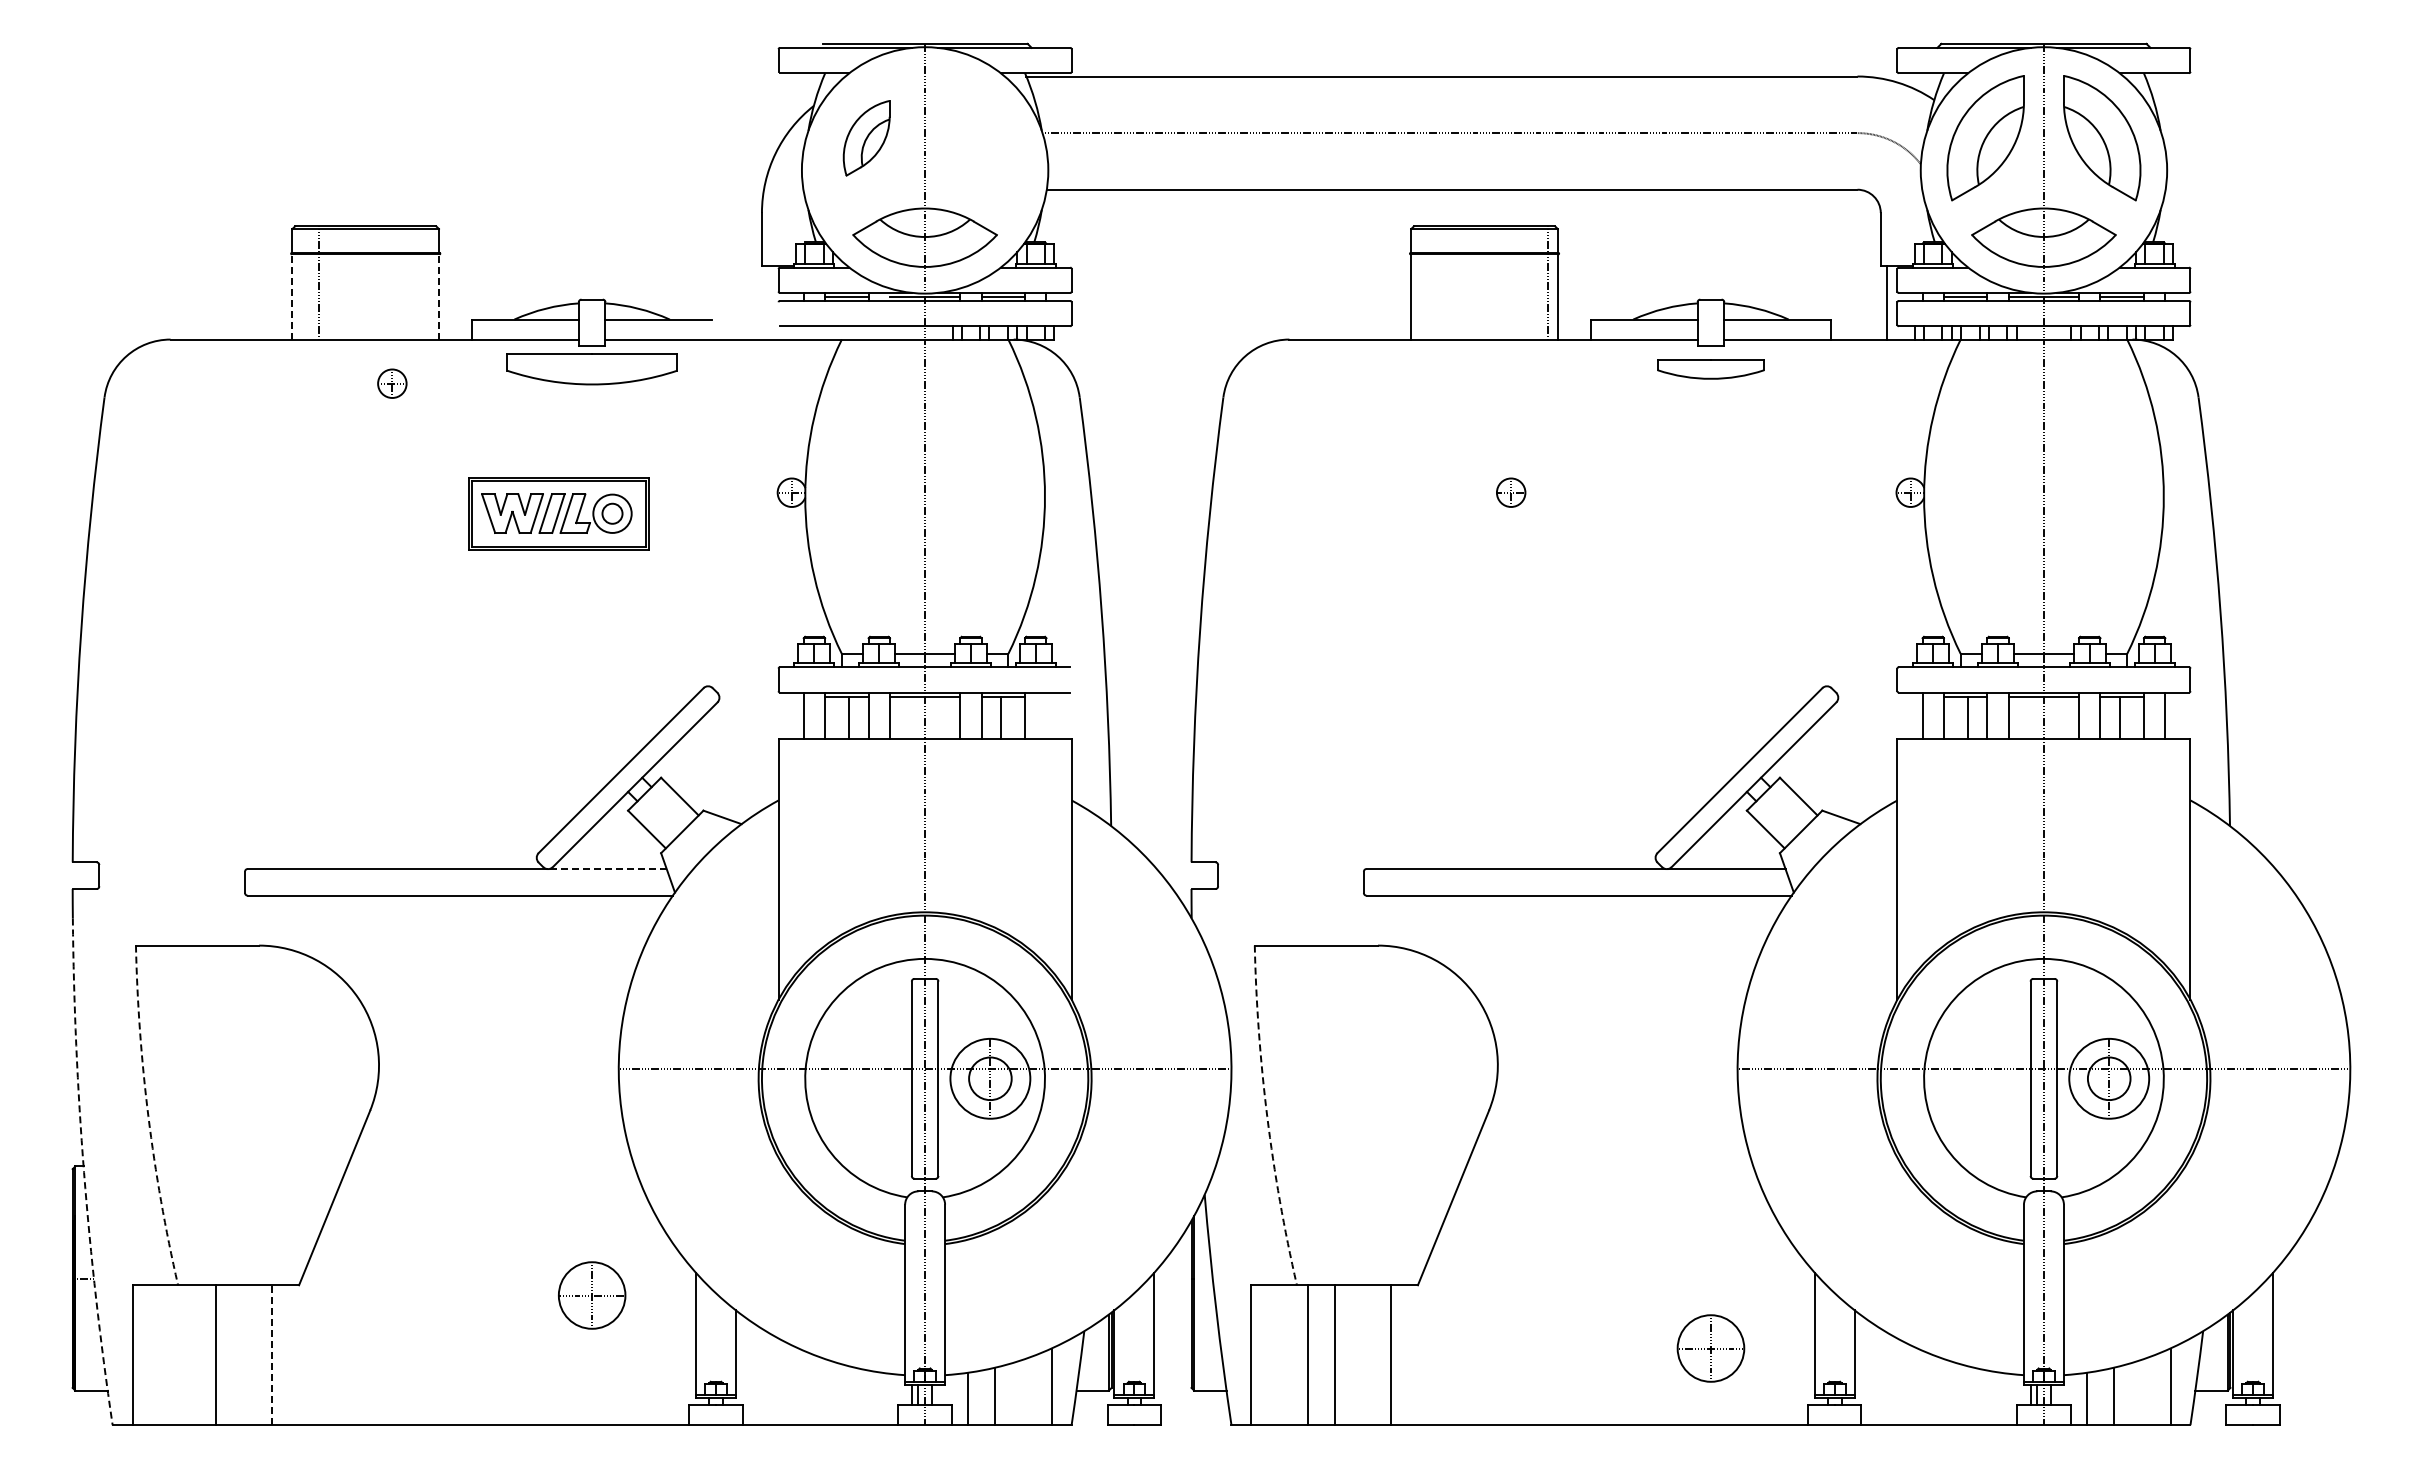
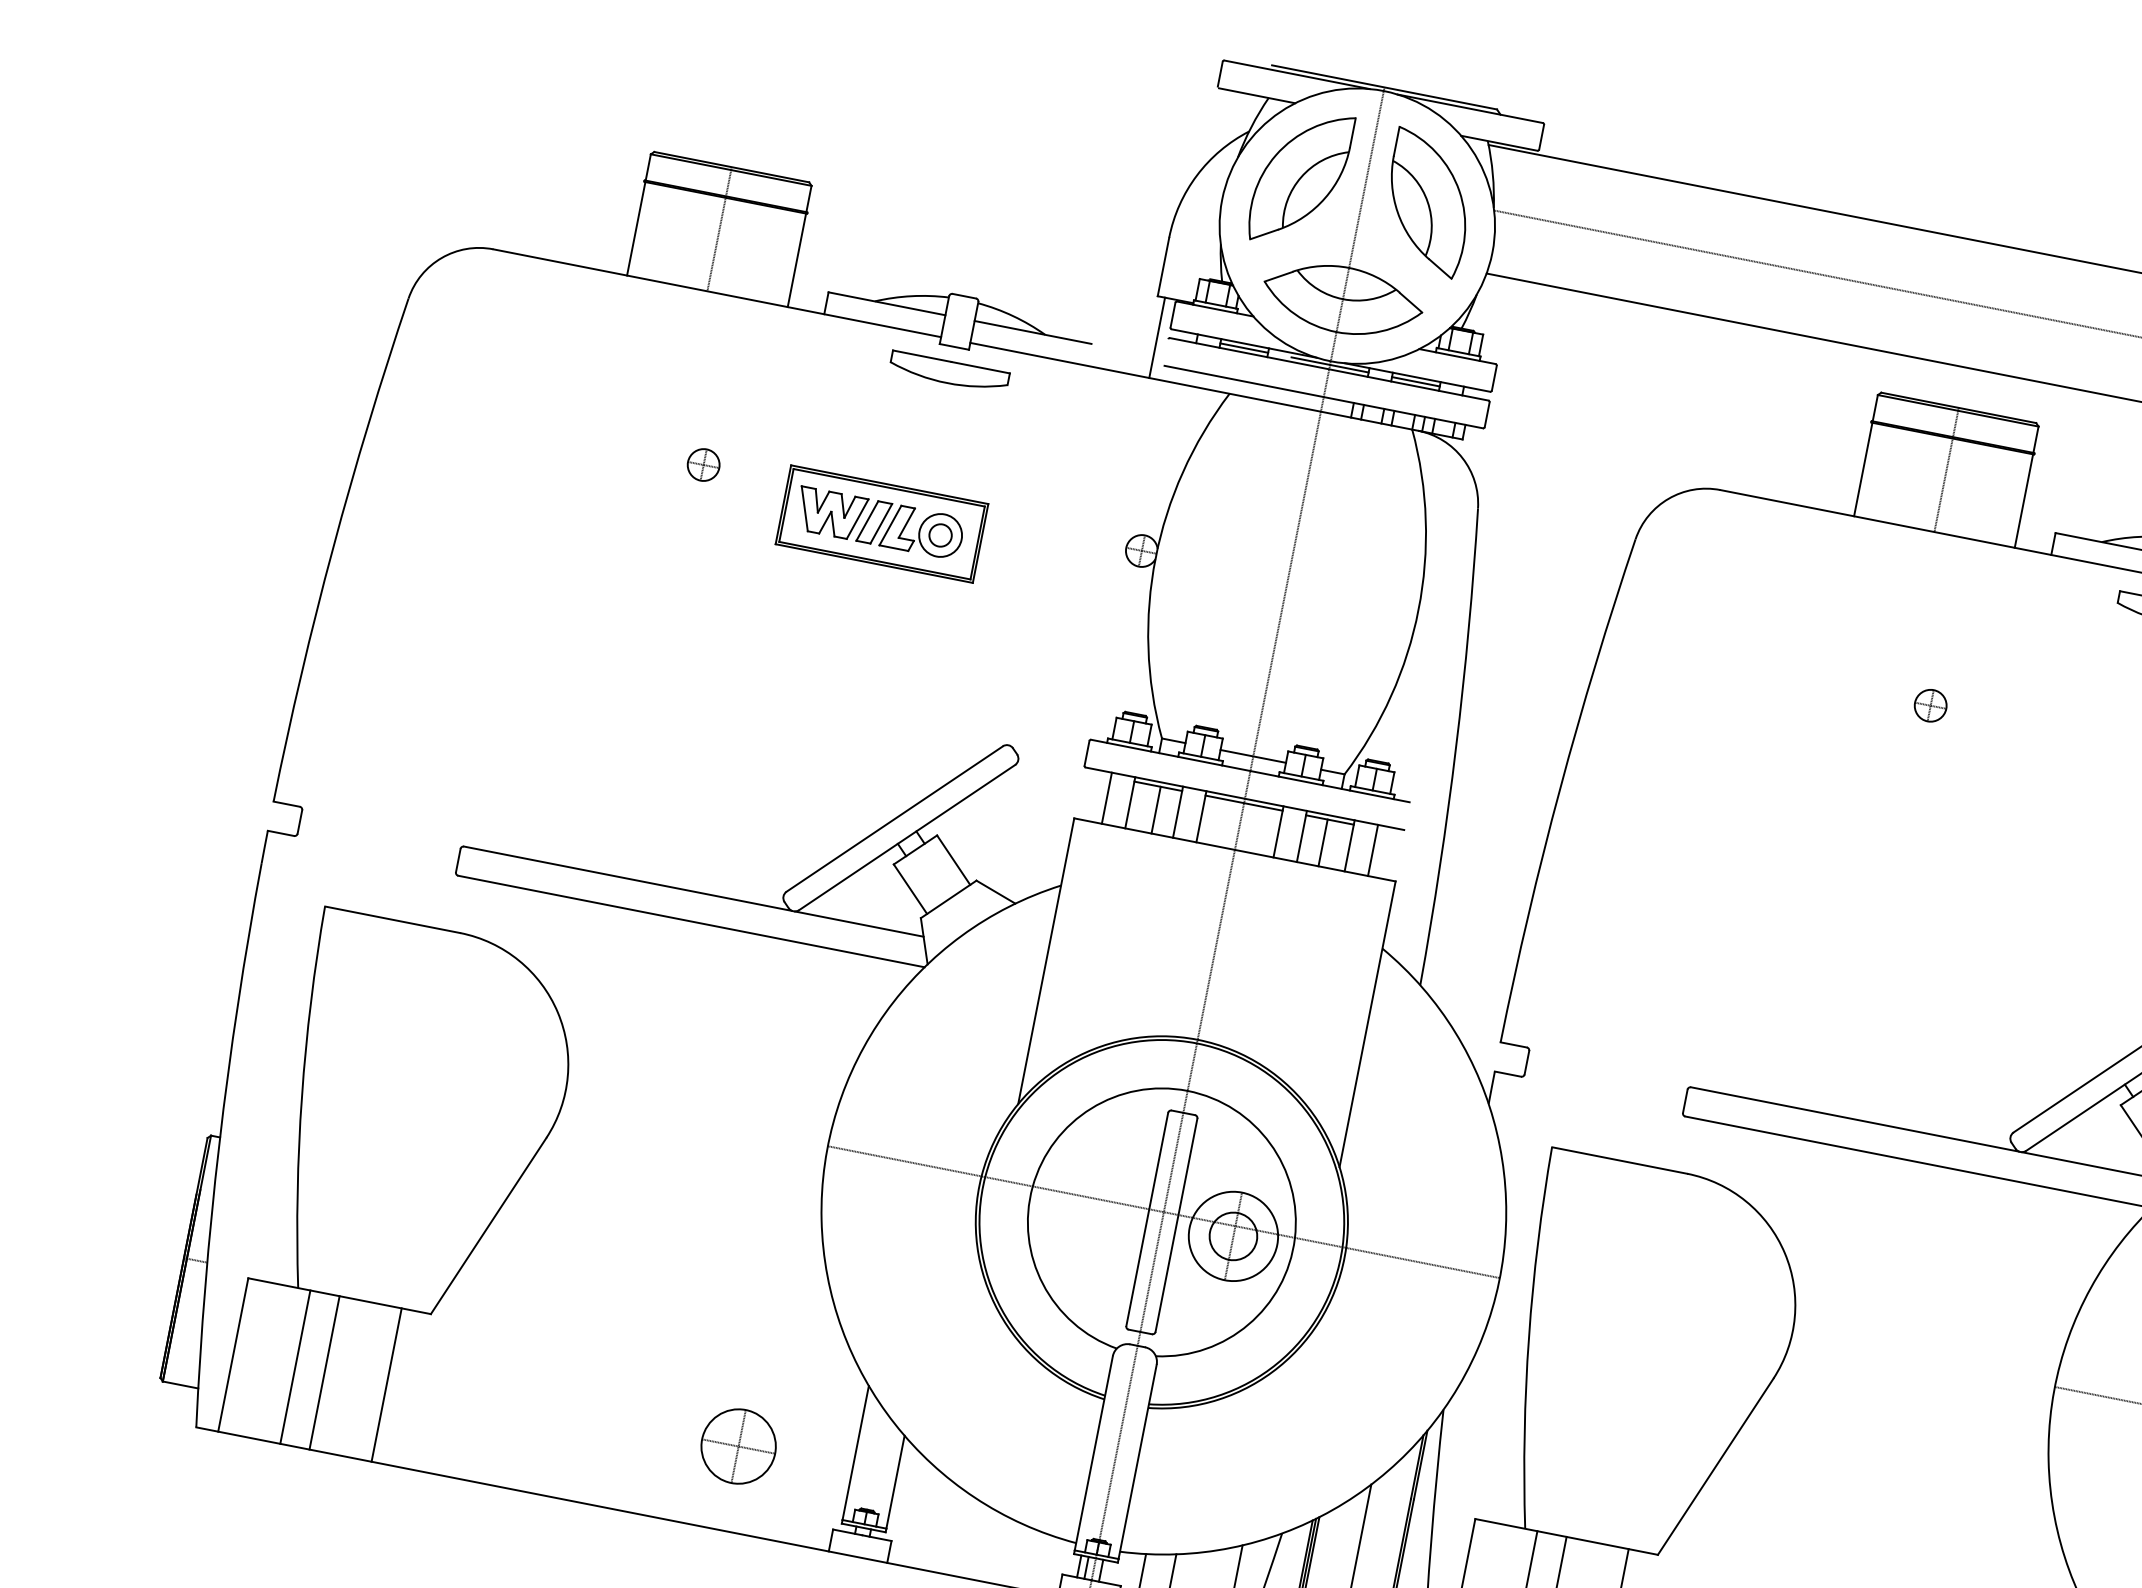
part: (866, 138) -> (1299, 178), size x1.67
part: (983, 138) -> (1428, 203), added
line: (318, 282) -> (719, 228), moved
line: (1547, 282) -> (1946, 469), moved
line: (292, 296) -> (636, 228), dashed -> solid
line: (438, 296) -> (796, 259), dashed -> solid
line: (768, 302) -> (1157, 337), added
part: (591, 369) -> (948, 372), size x0.62
part: (392, 383) -> (703, 464), moved
line: (1046, 715) -> (1373, 850), added
line: (608, 869) -> (859, 924), dashed -> solid
arc: (148, 1116) -> (302, 1096), dashed -> solid
arc: (1267, 1116) -> (1529, 1337), dashed -> solid
arc: (84, 1172) -> (219, 1144), dashed -> solid
part: (592, 1295) -> (739, 1446), moved
line: (189, 1355) -> (295, 1367), added
line: (272, 1355) -> (386, 1385), dashed -> solid

